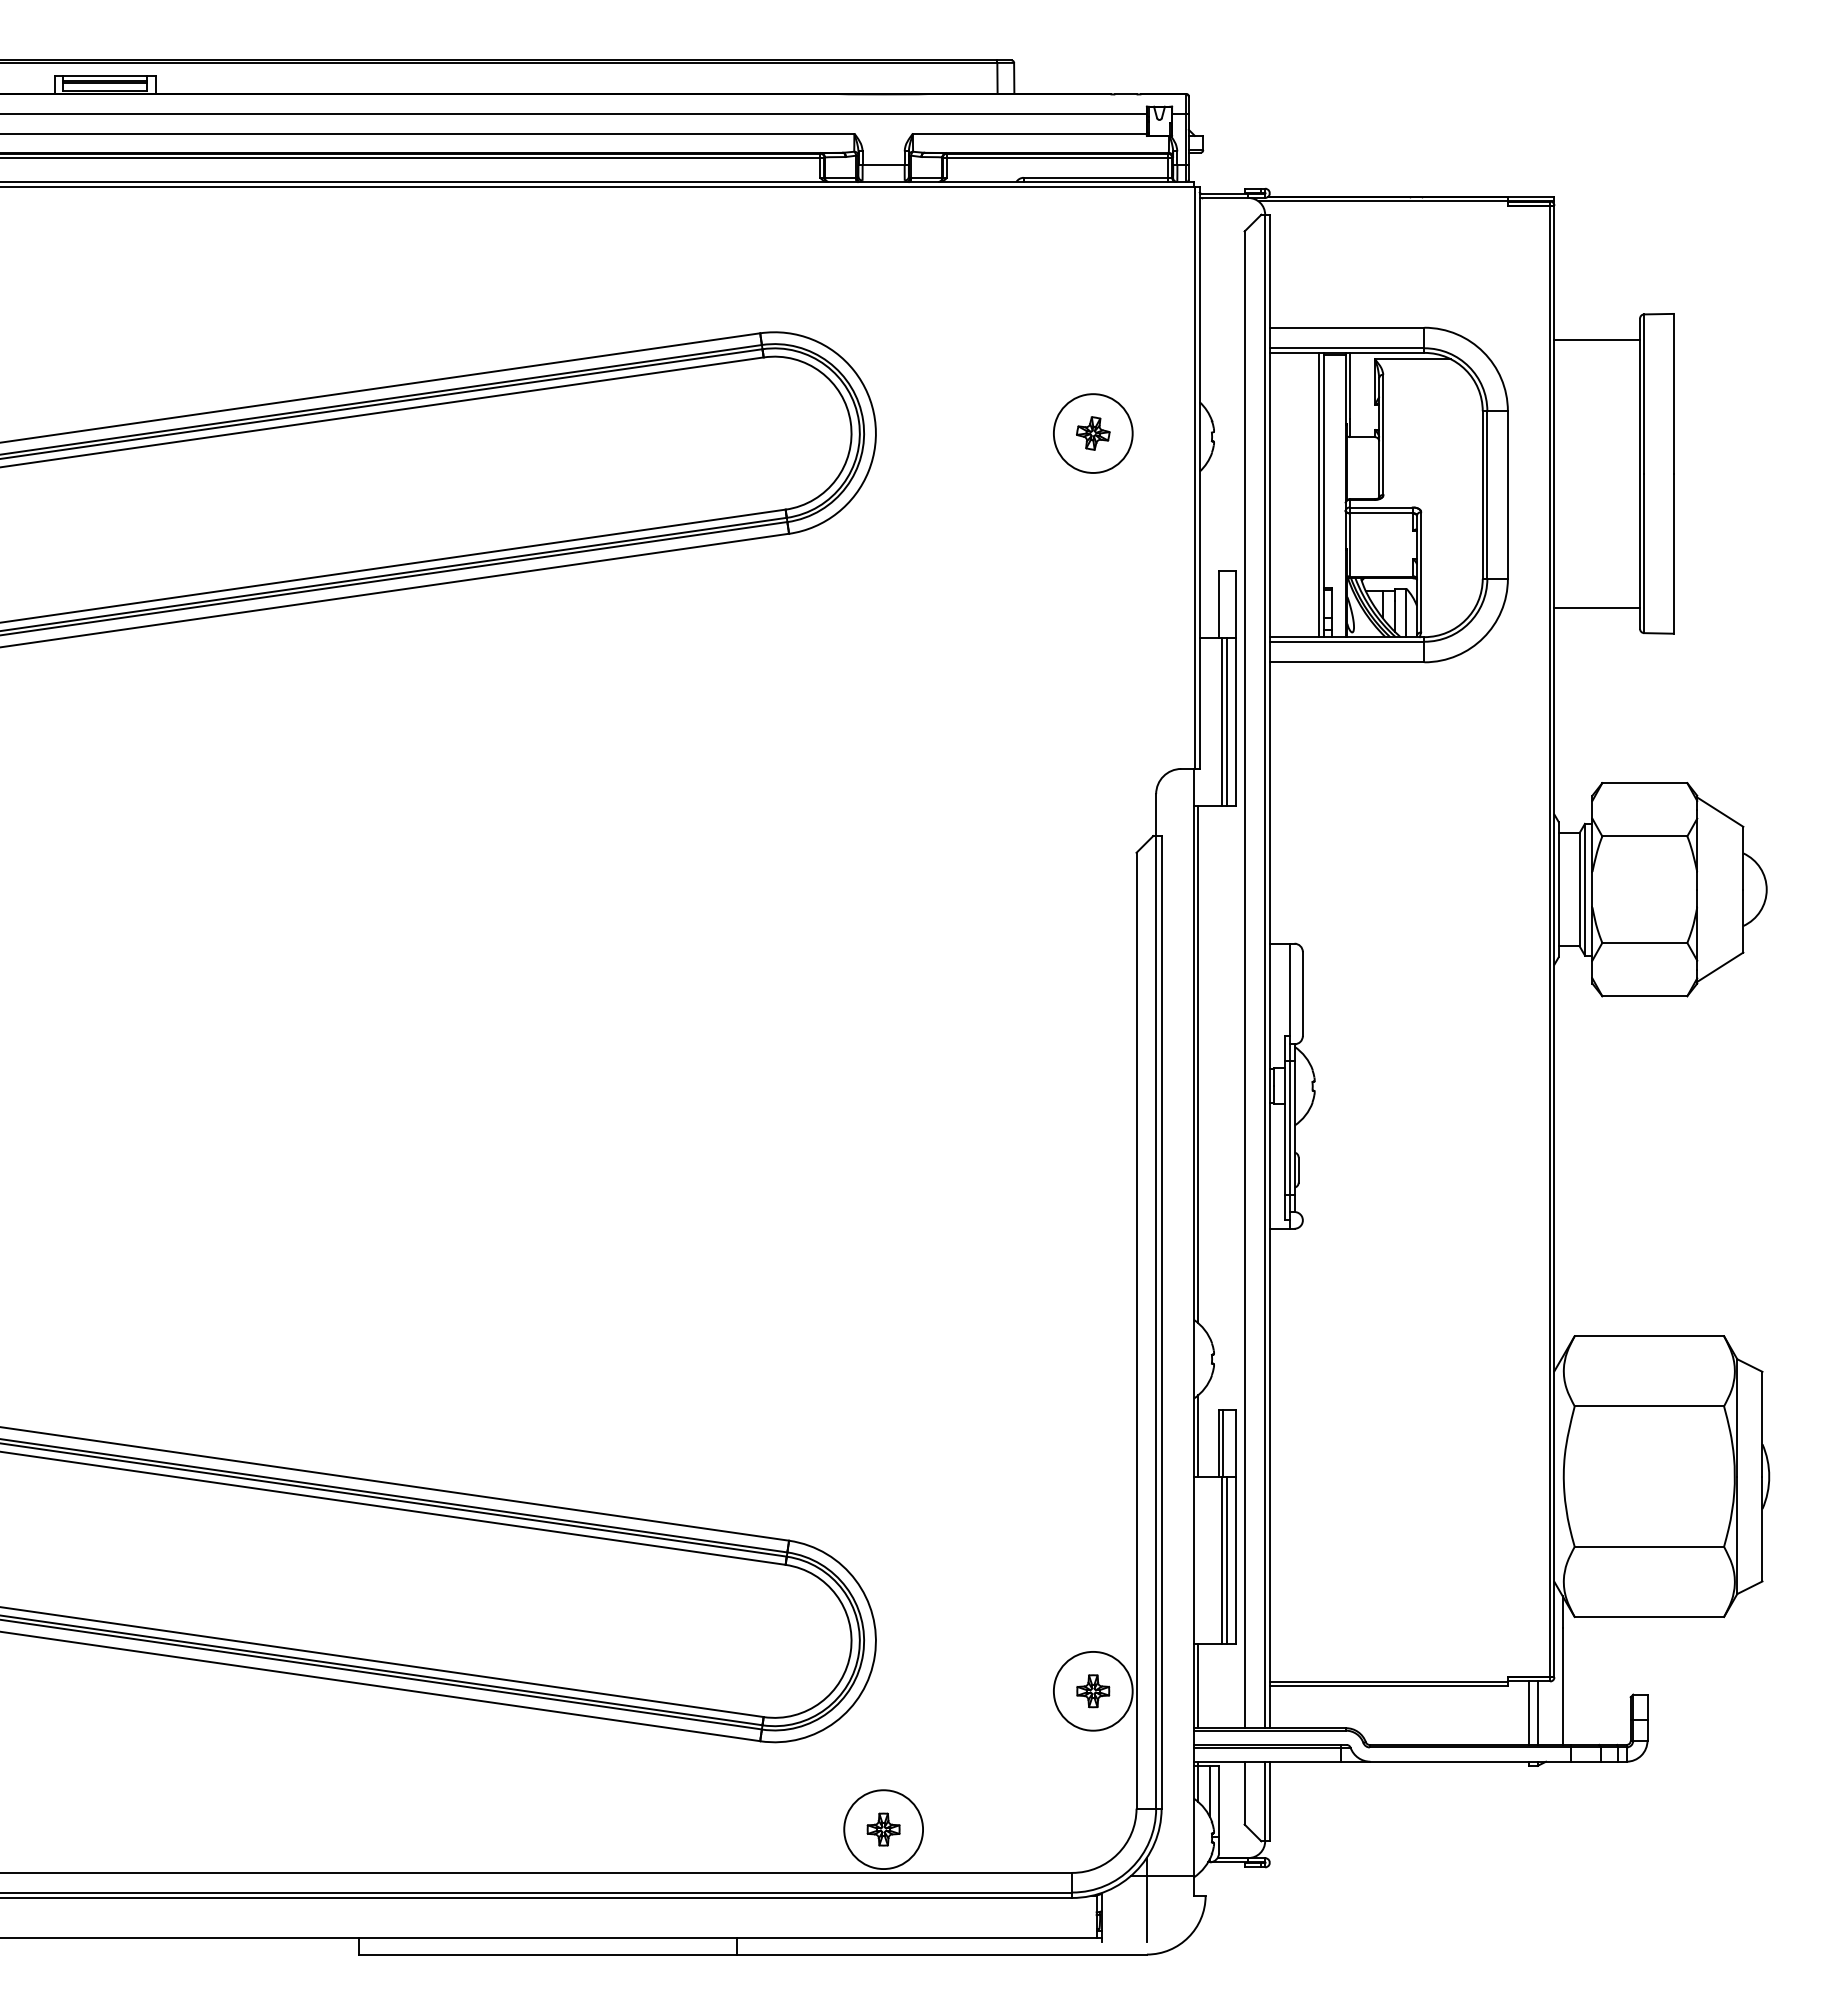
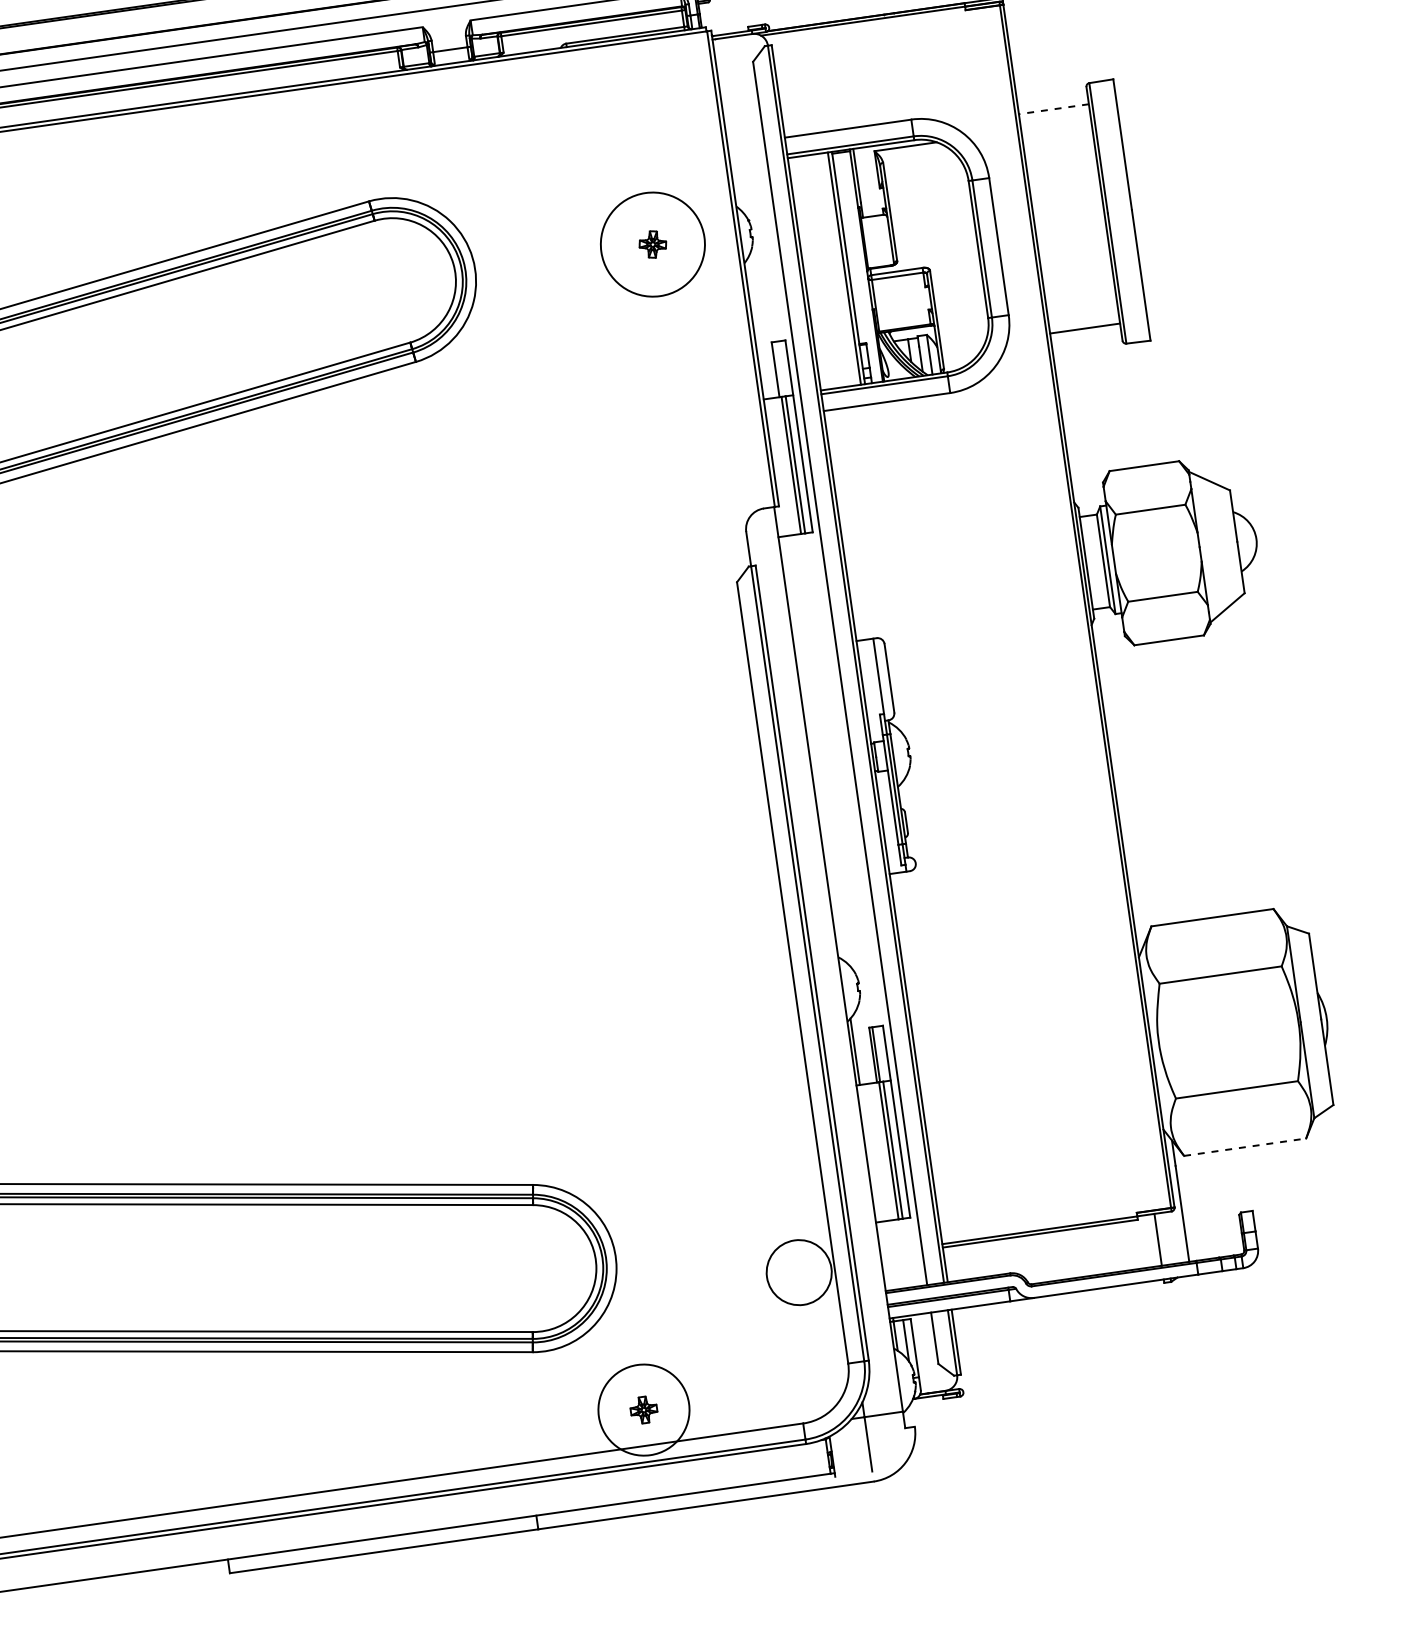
line: (1597, 339) -> (1054, 109), solid -> dashed
circle: (1092, 433) -> (652, 244), size x1.6
line: (1198, 1063) -> (812, 747), removed
line: (1649, 1617) -> (1245, 1147), solid -> dashed
line: (1198, 1686) -> (884, 1256), removed
part: (1093, 1691) -> (799, 1272), removed
line: (1537, 1712) -> (1164, 1238), removed
circle: (883, 1829) -> (643, 1410), size x1.4

